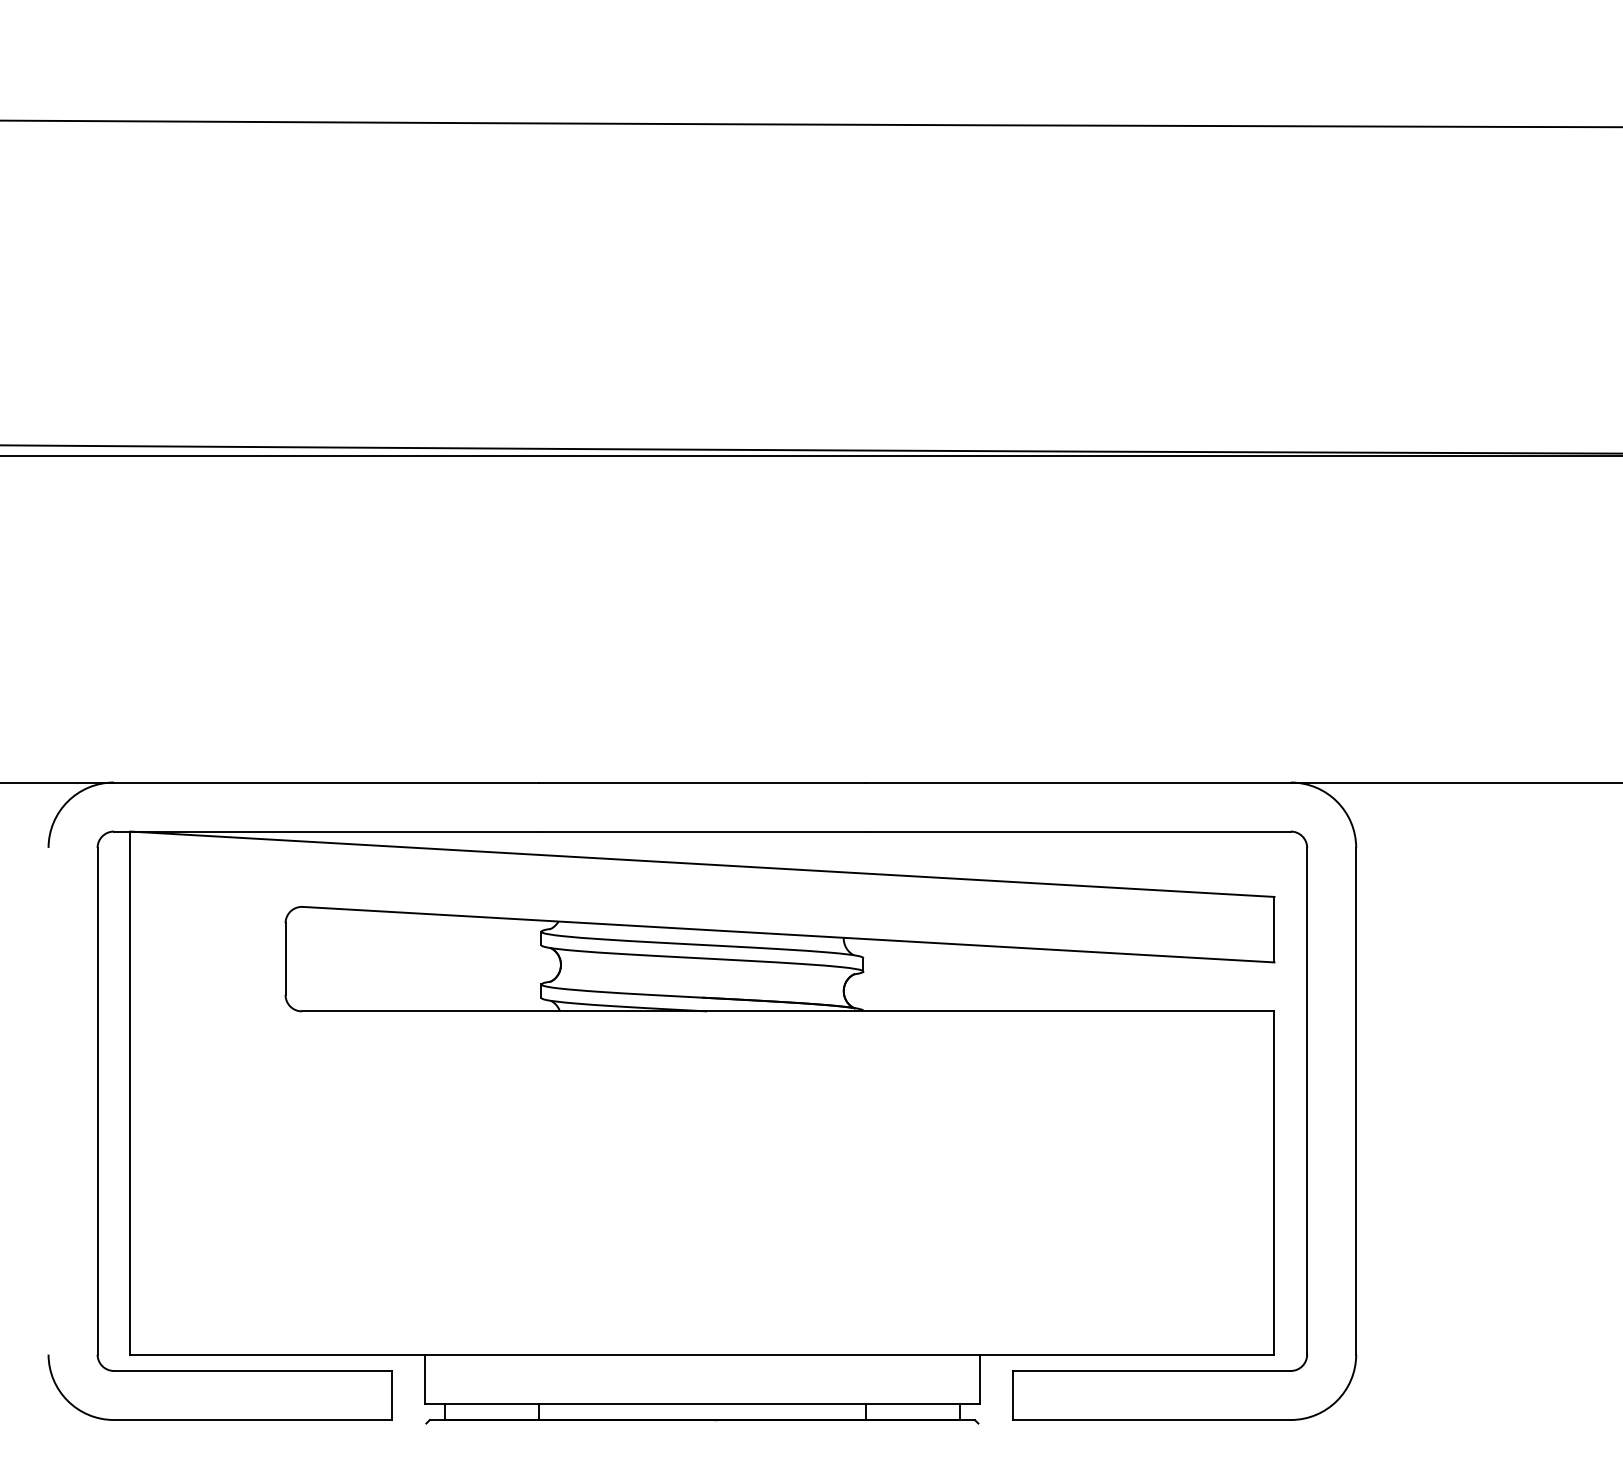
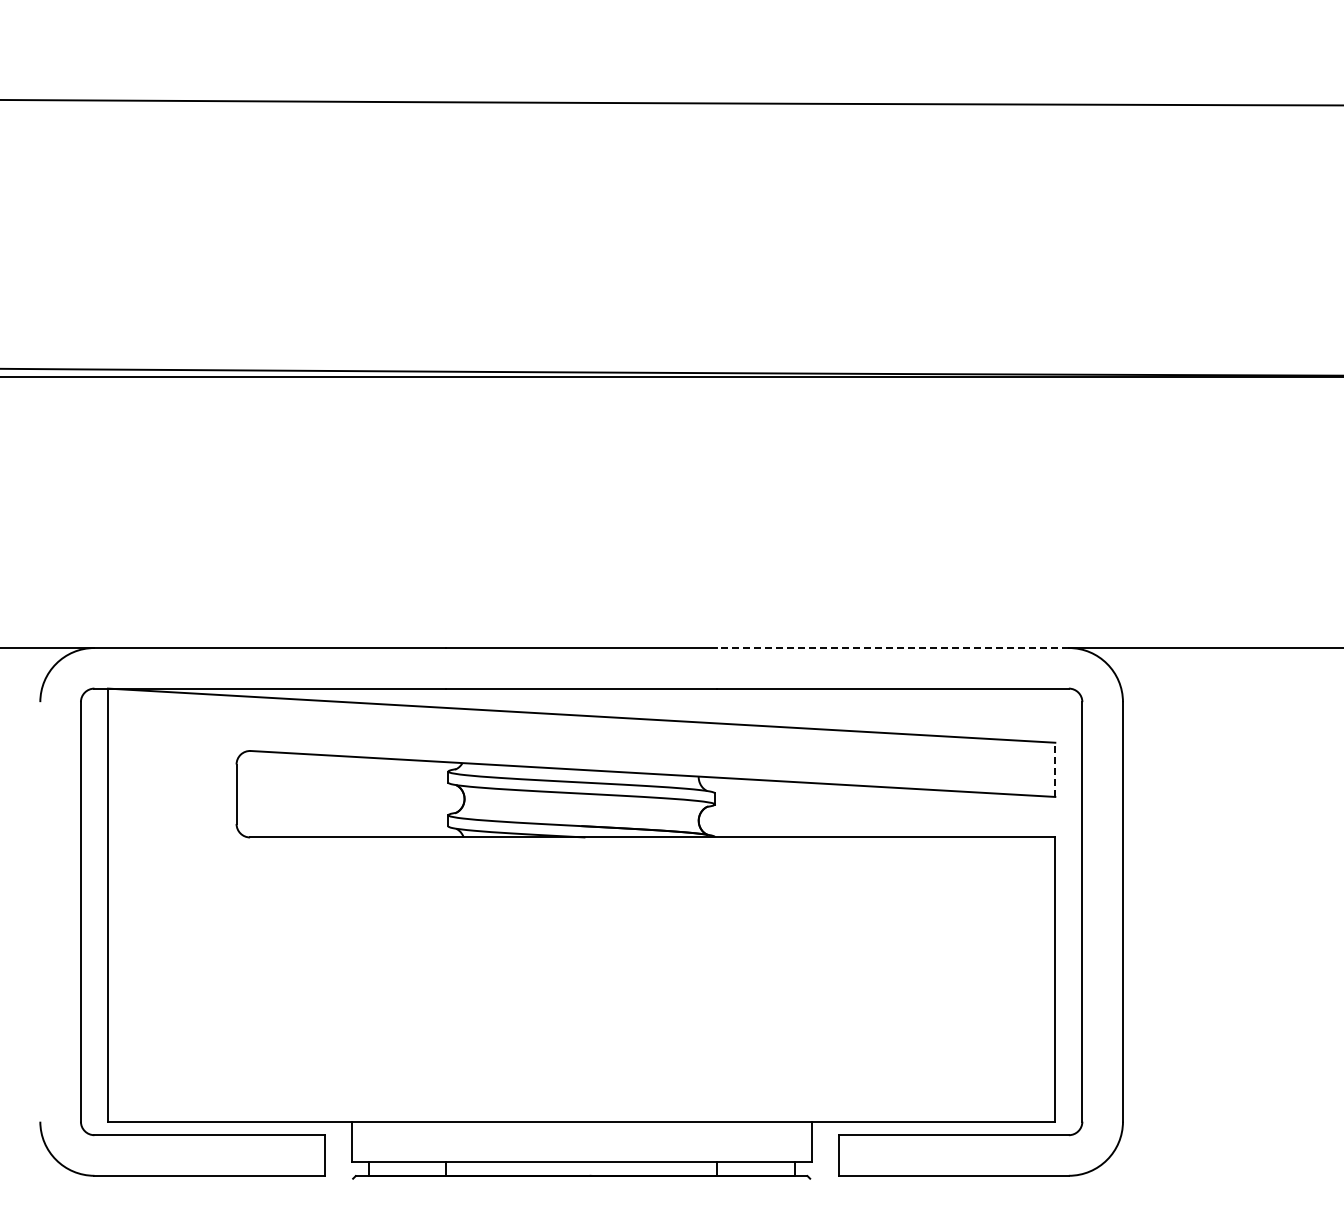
line: (1077, 783) -> (892, 648), solid -> dashed
line: (1274, 929) -> (1055, 769), solid -> dashed

